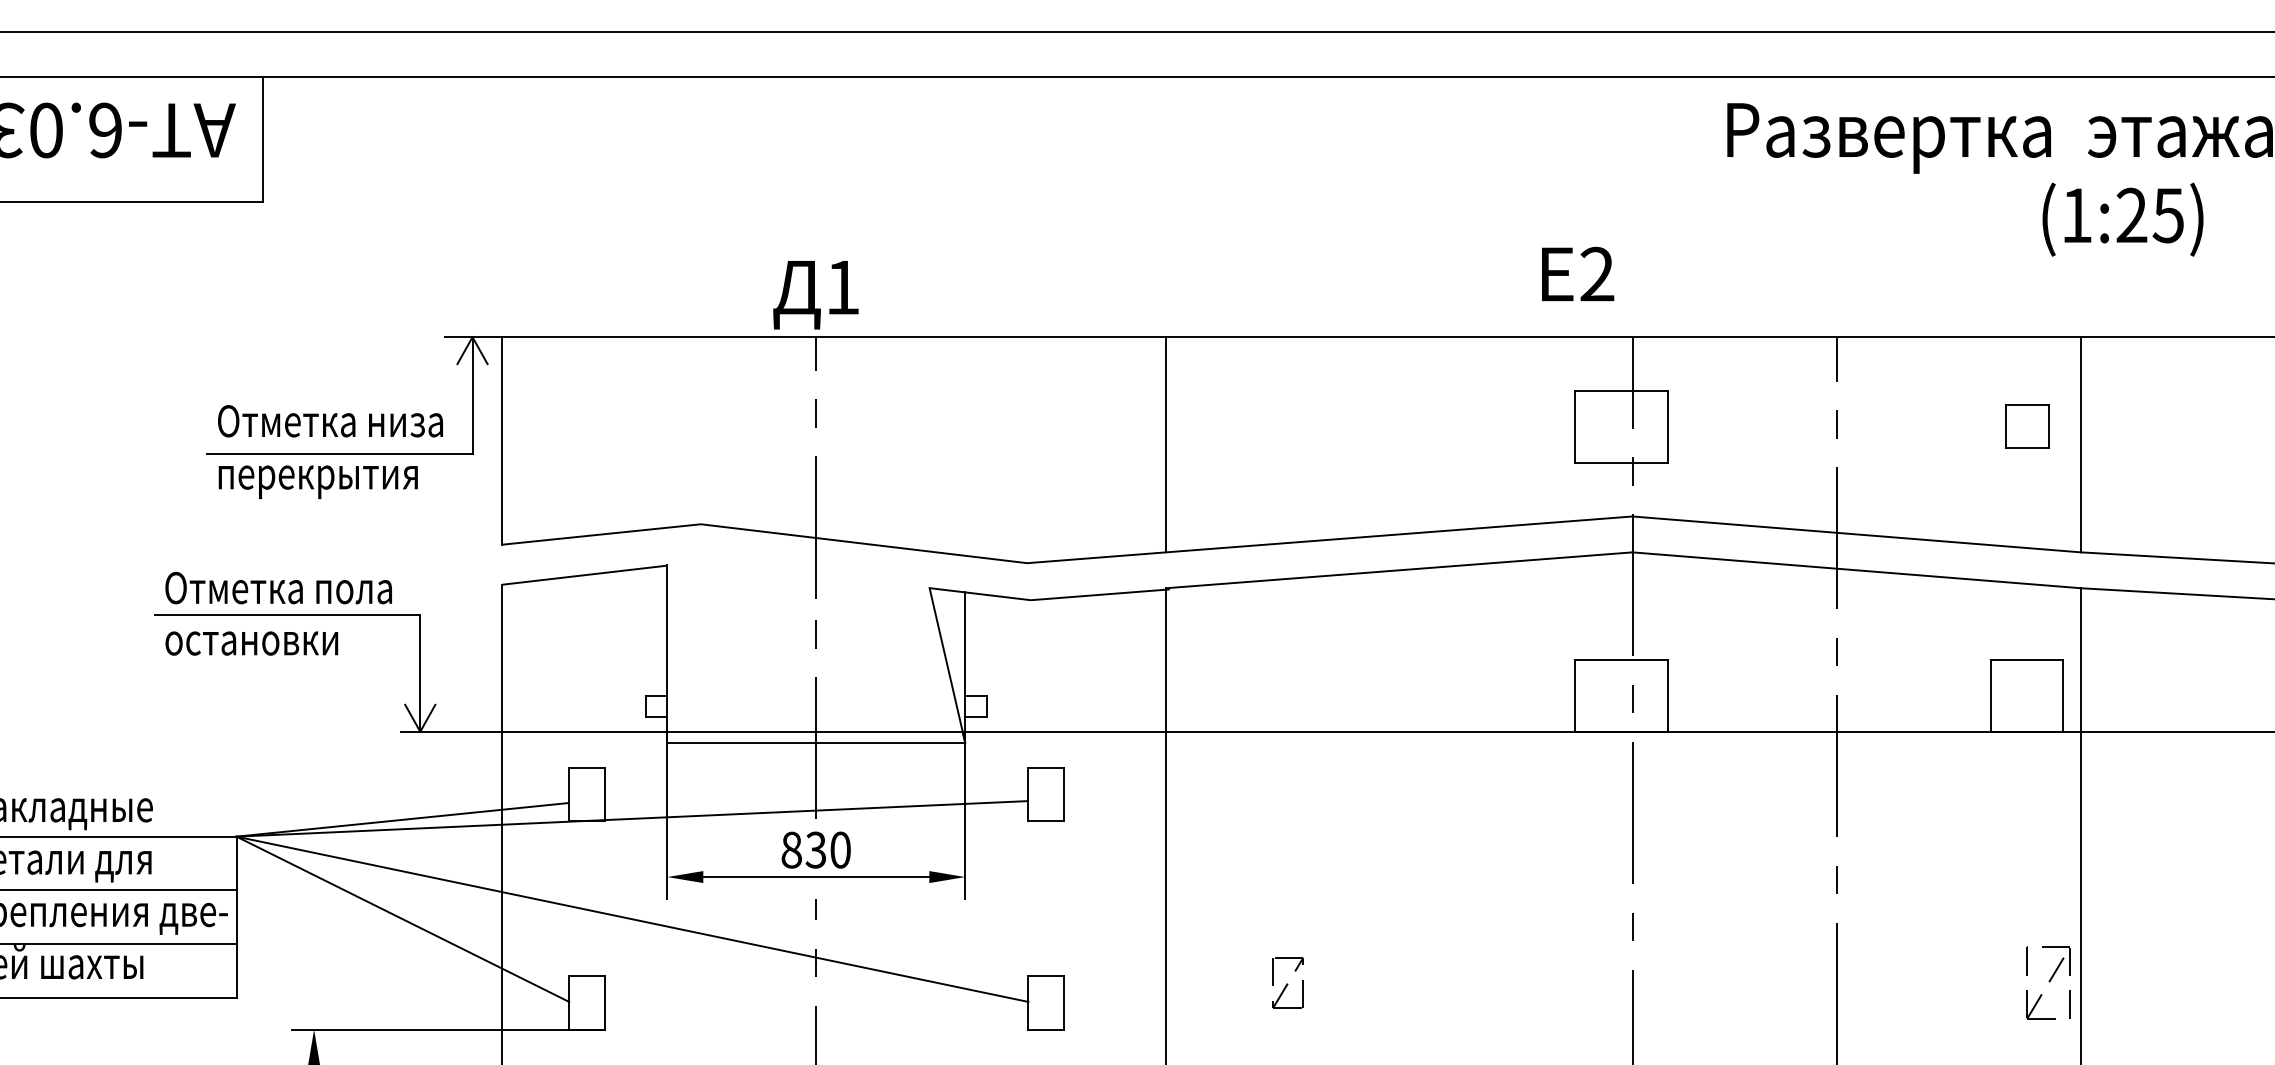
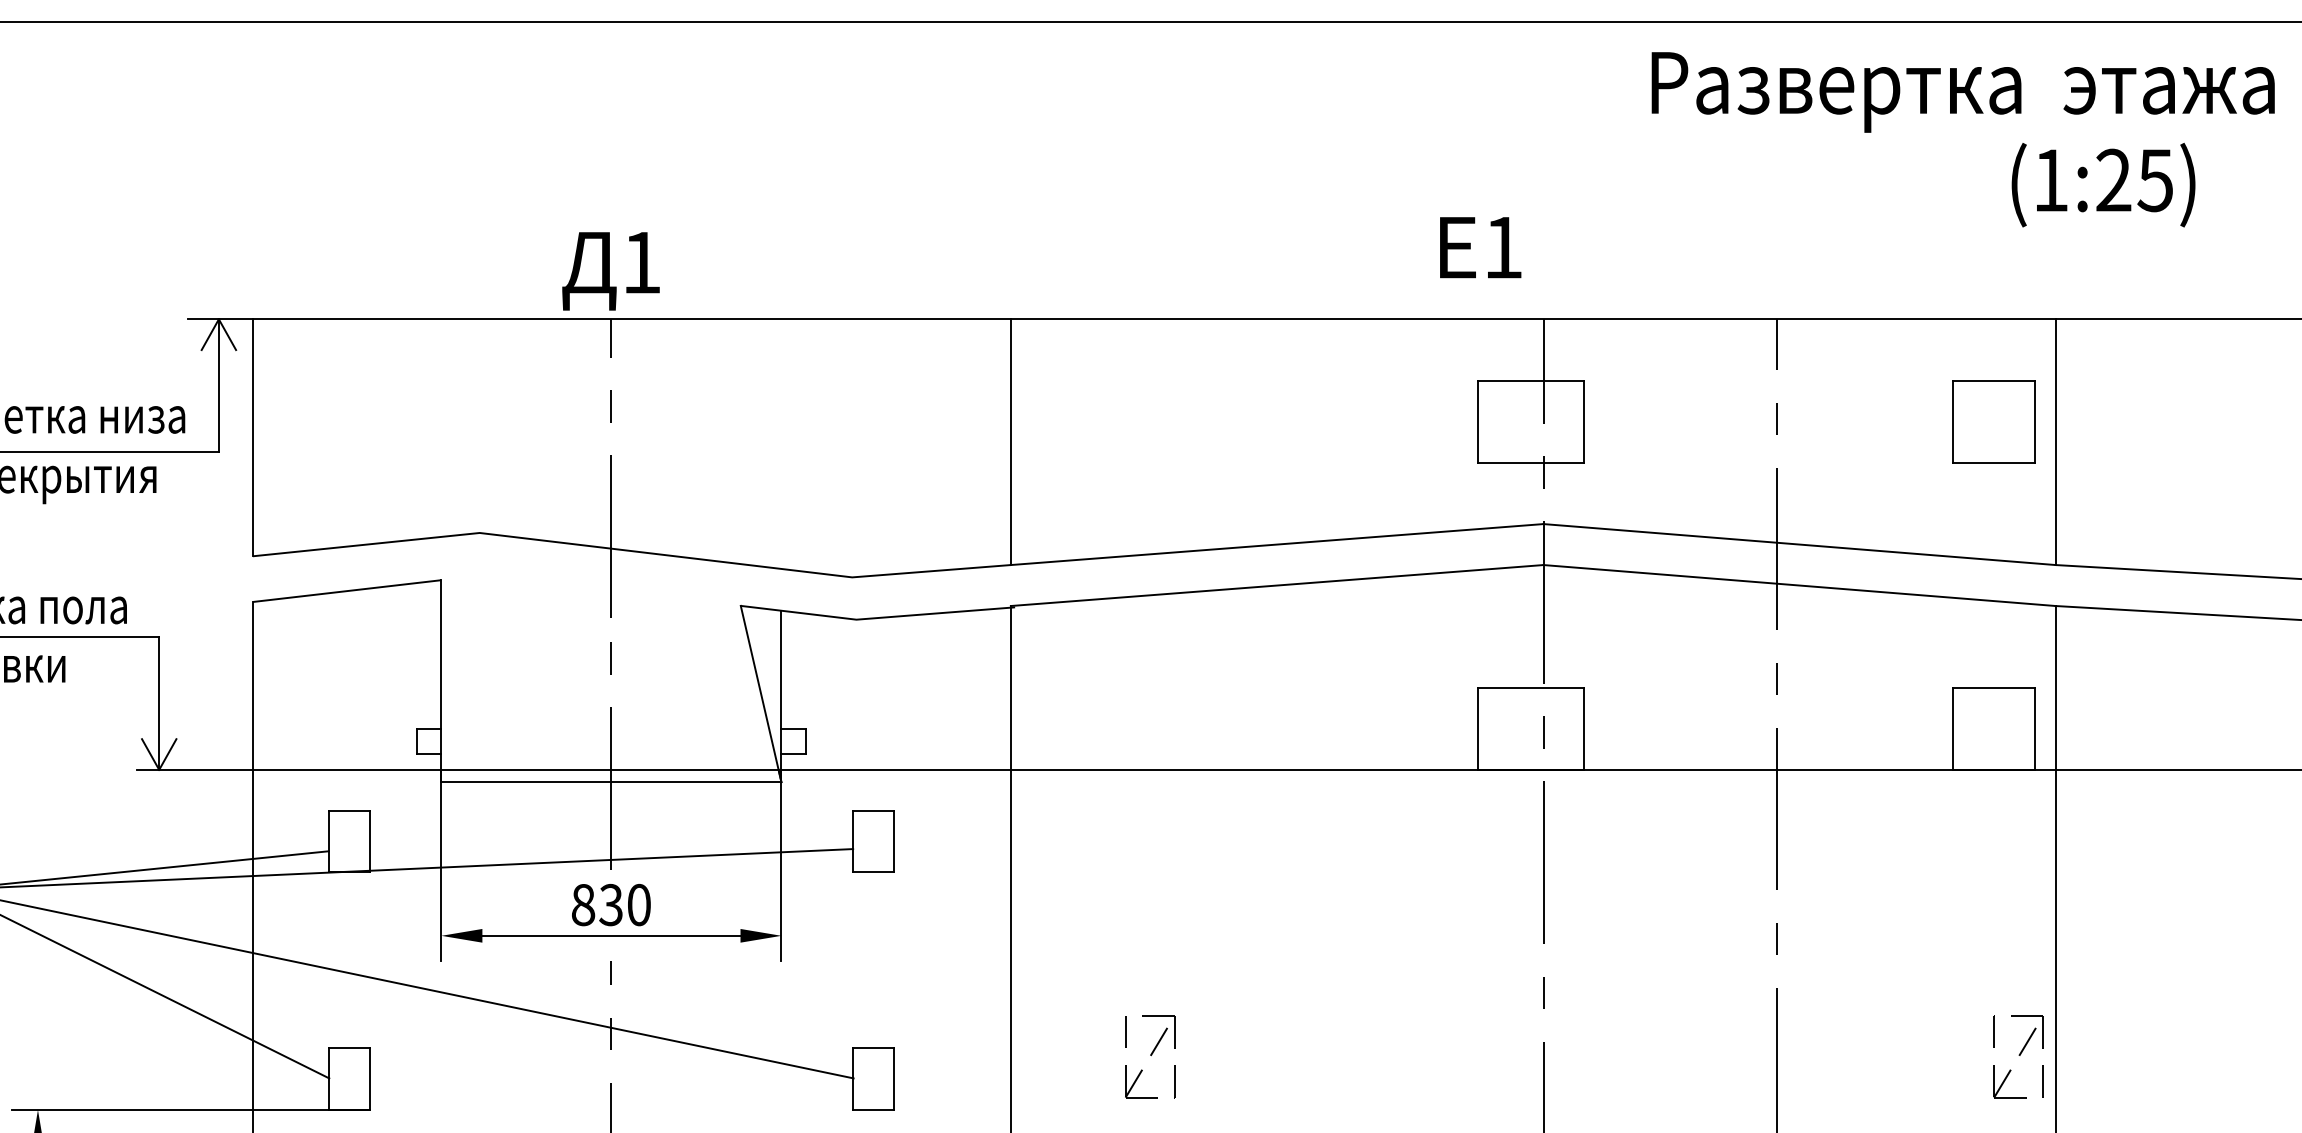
text: (1597, 273) -> (1503, 246), 2 -> 1
part: (2026, 426) -> (1993, 421), size x1.67
part: (1288, 982) -> (1150, 1056), size x1.43

